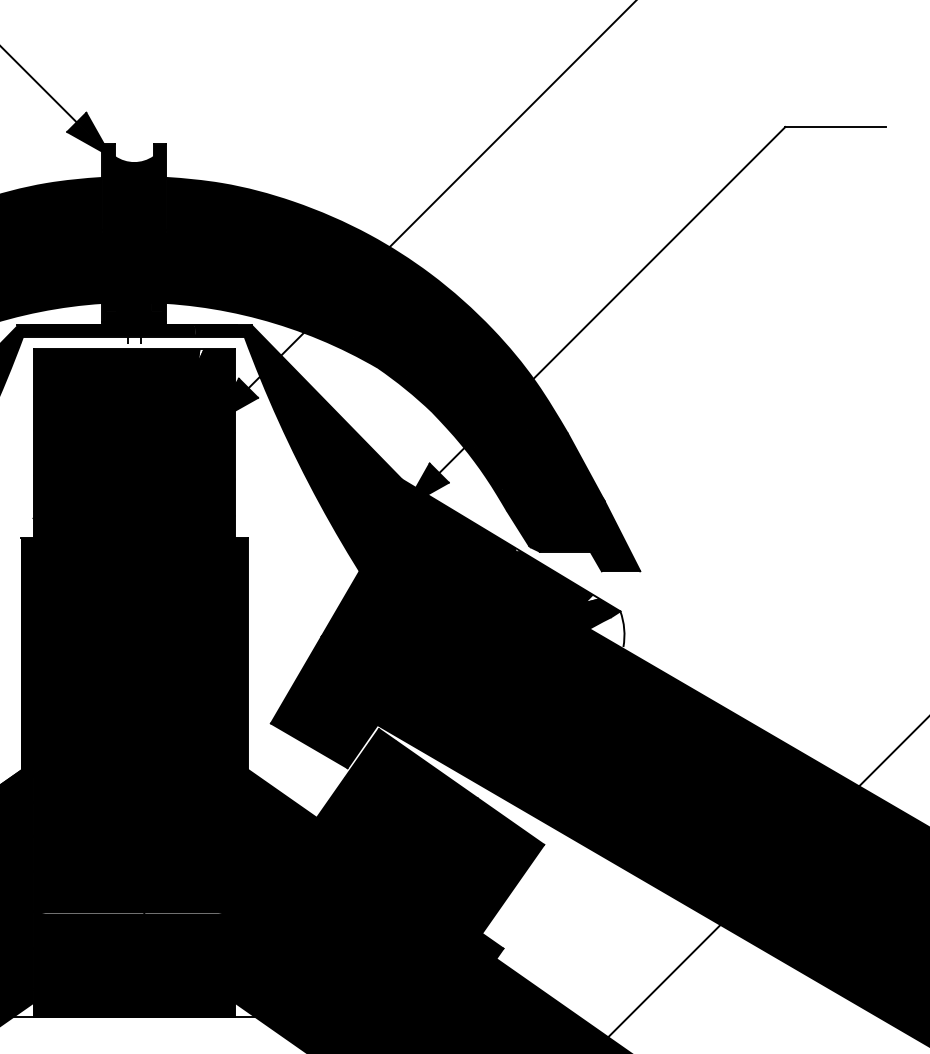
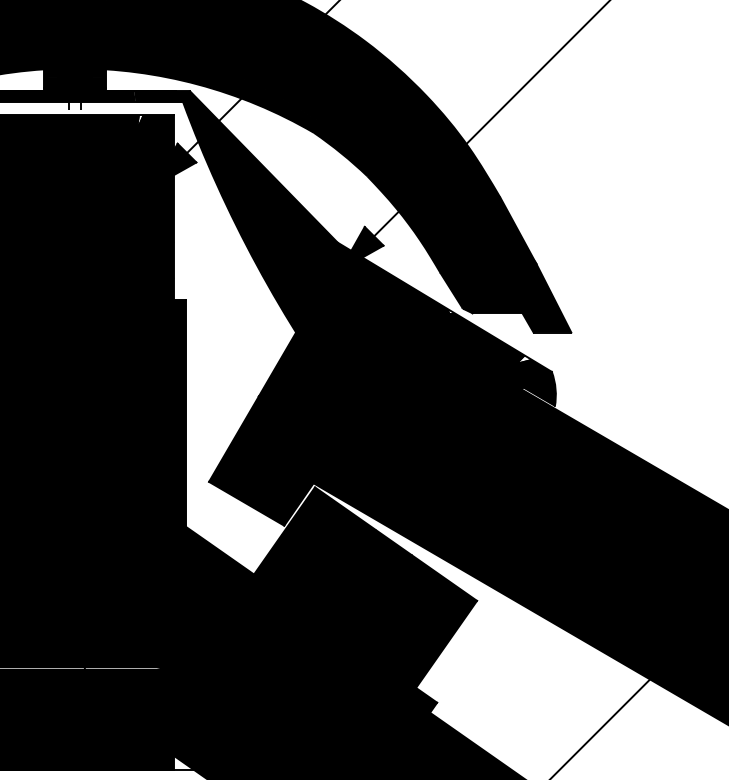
fill: (607, 629) -> (539, 389), added

